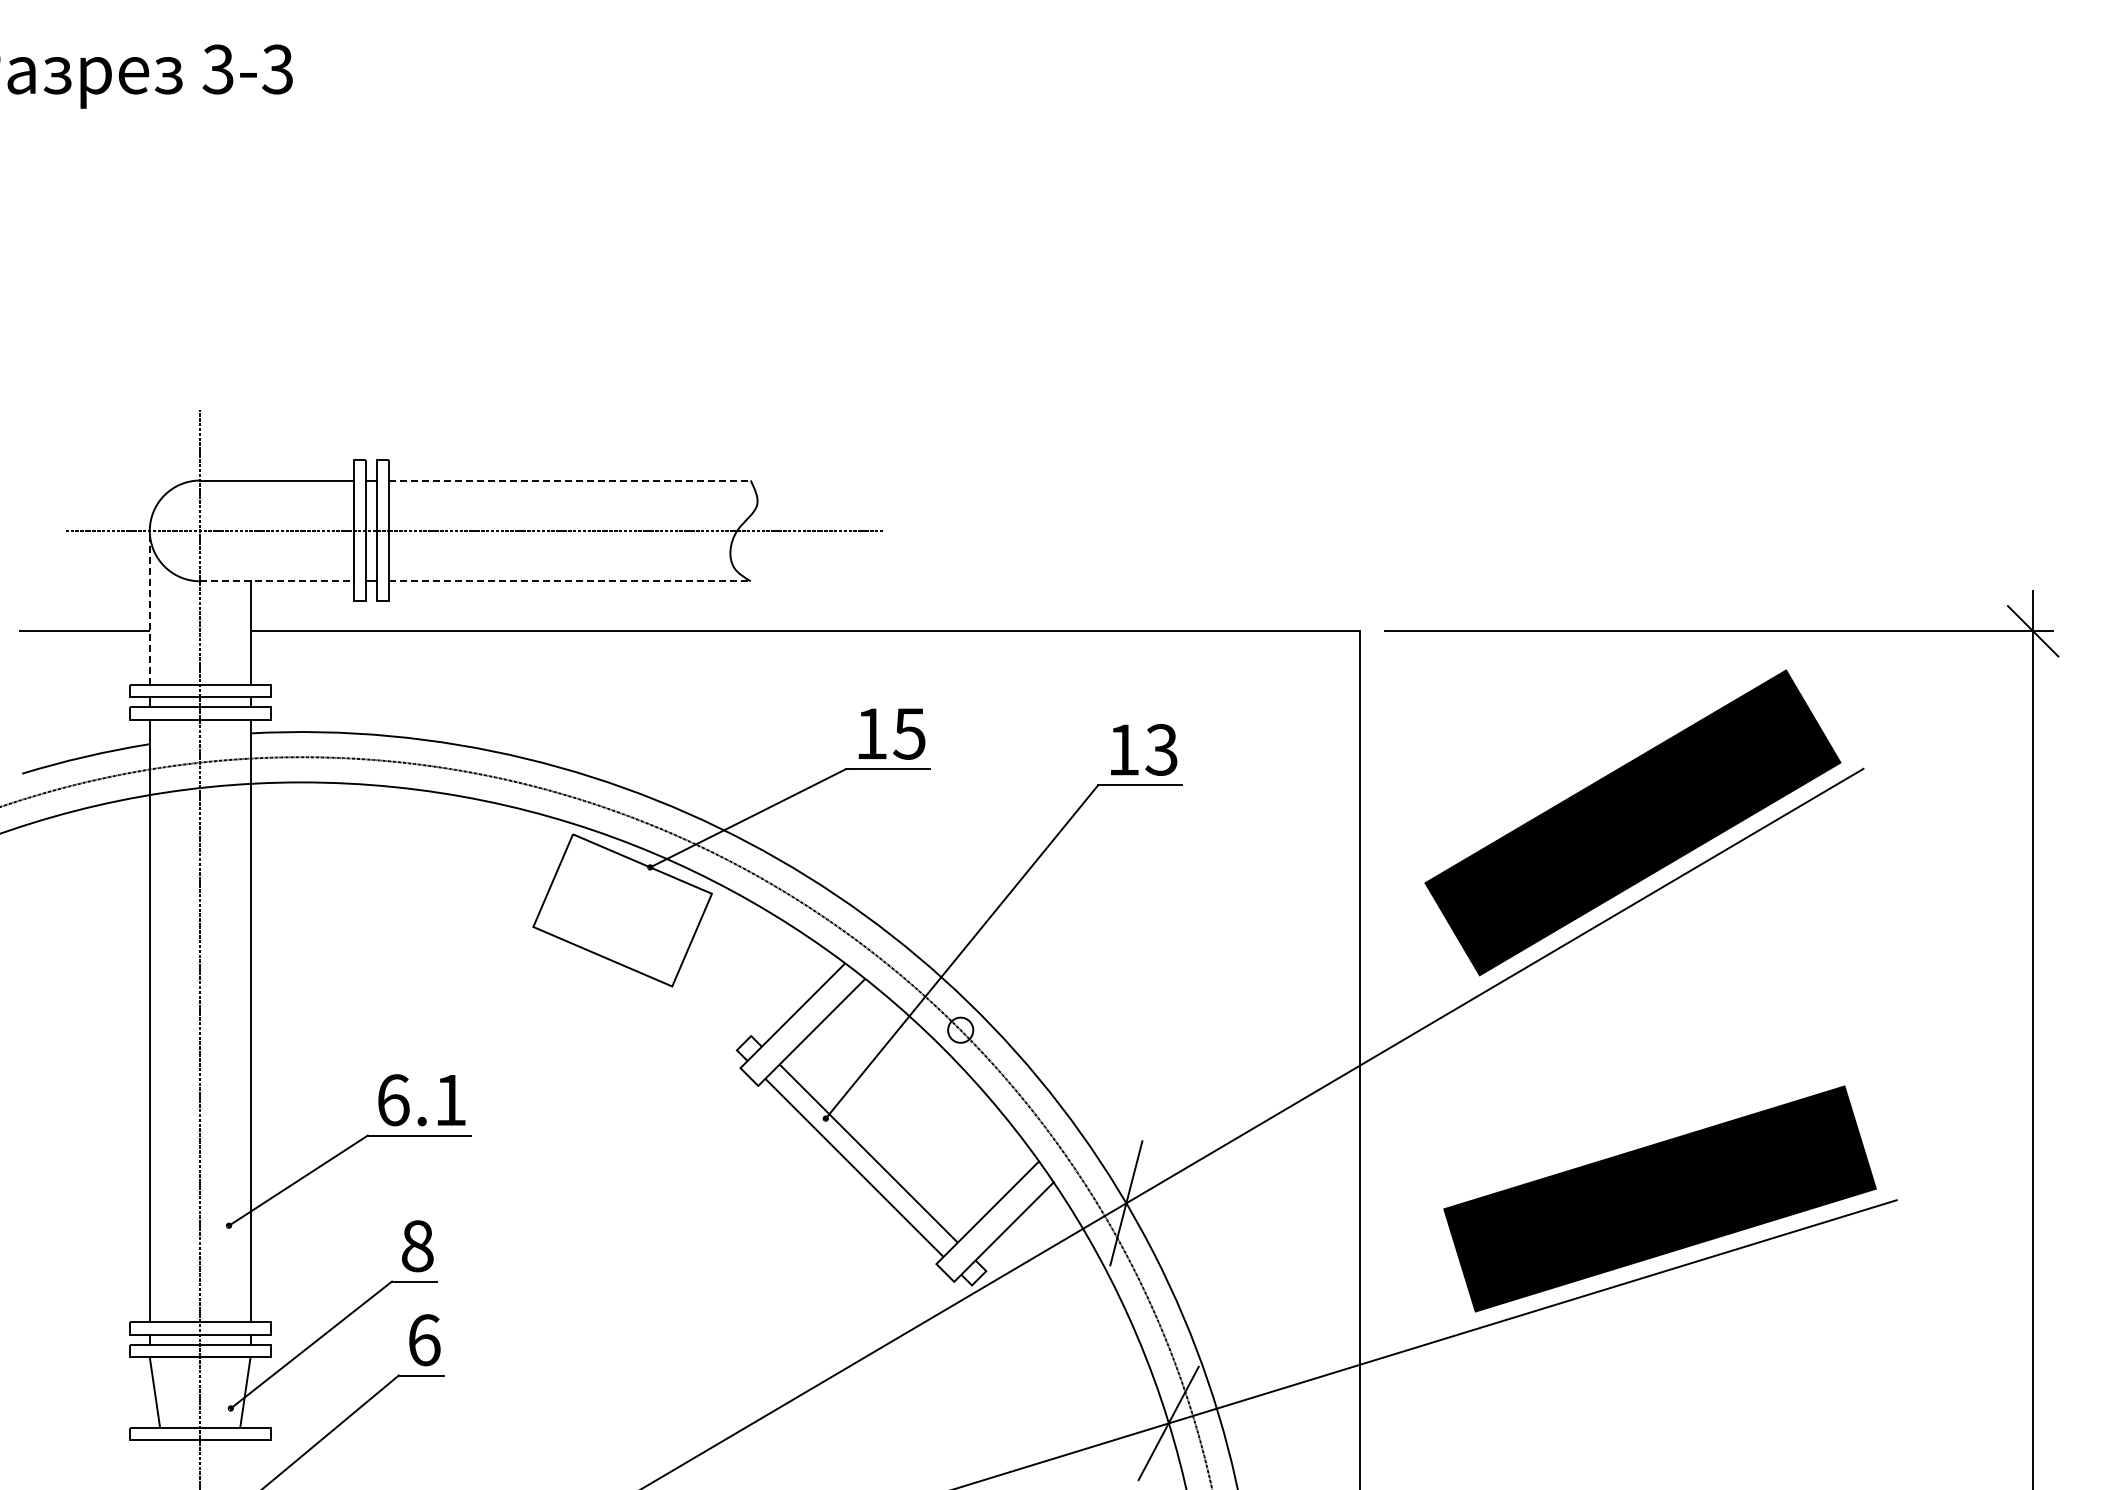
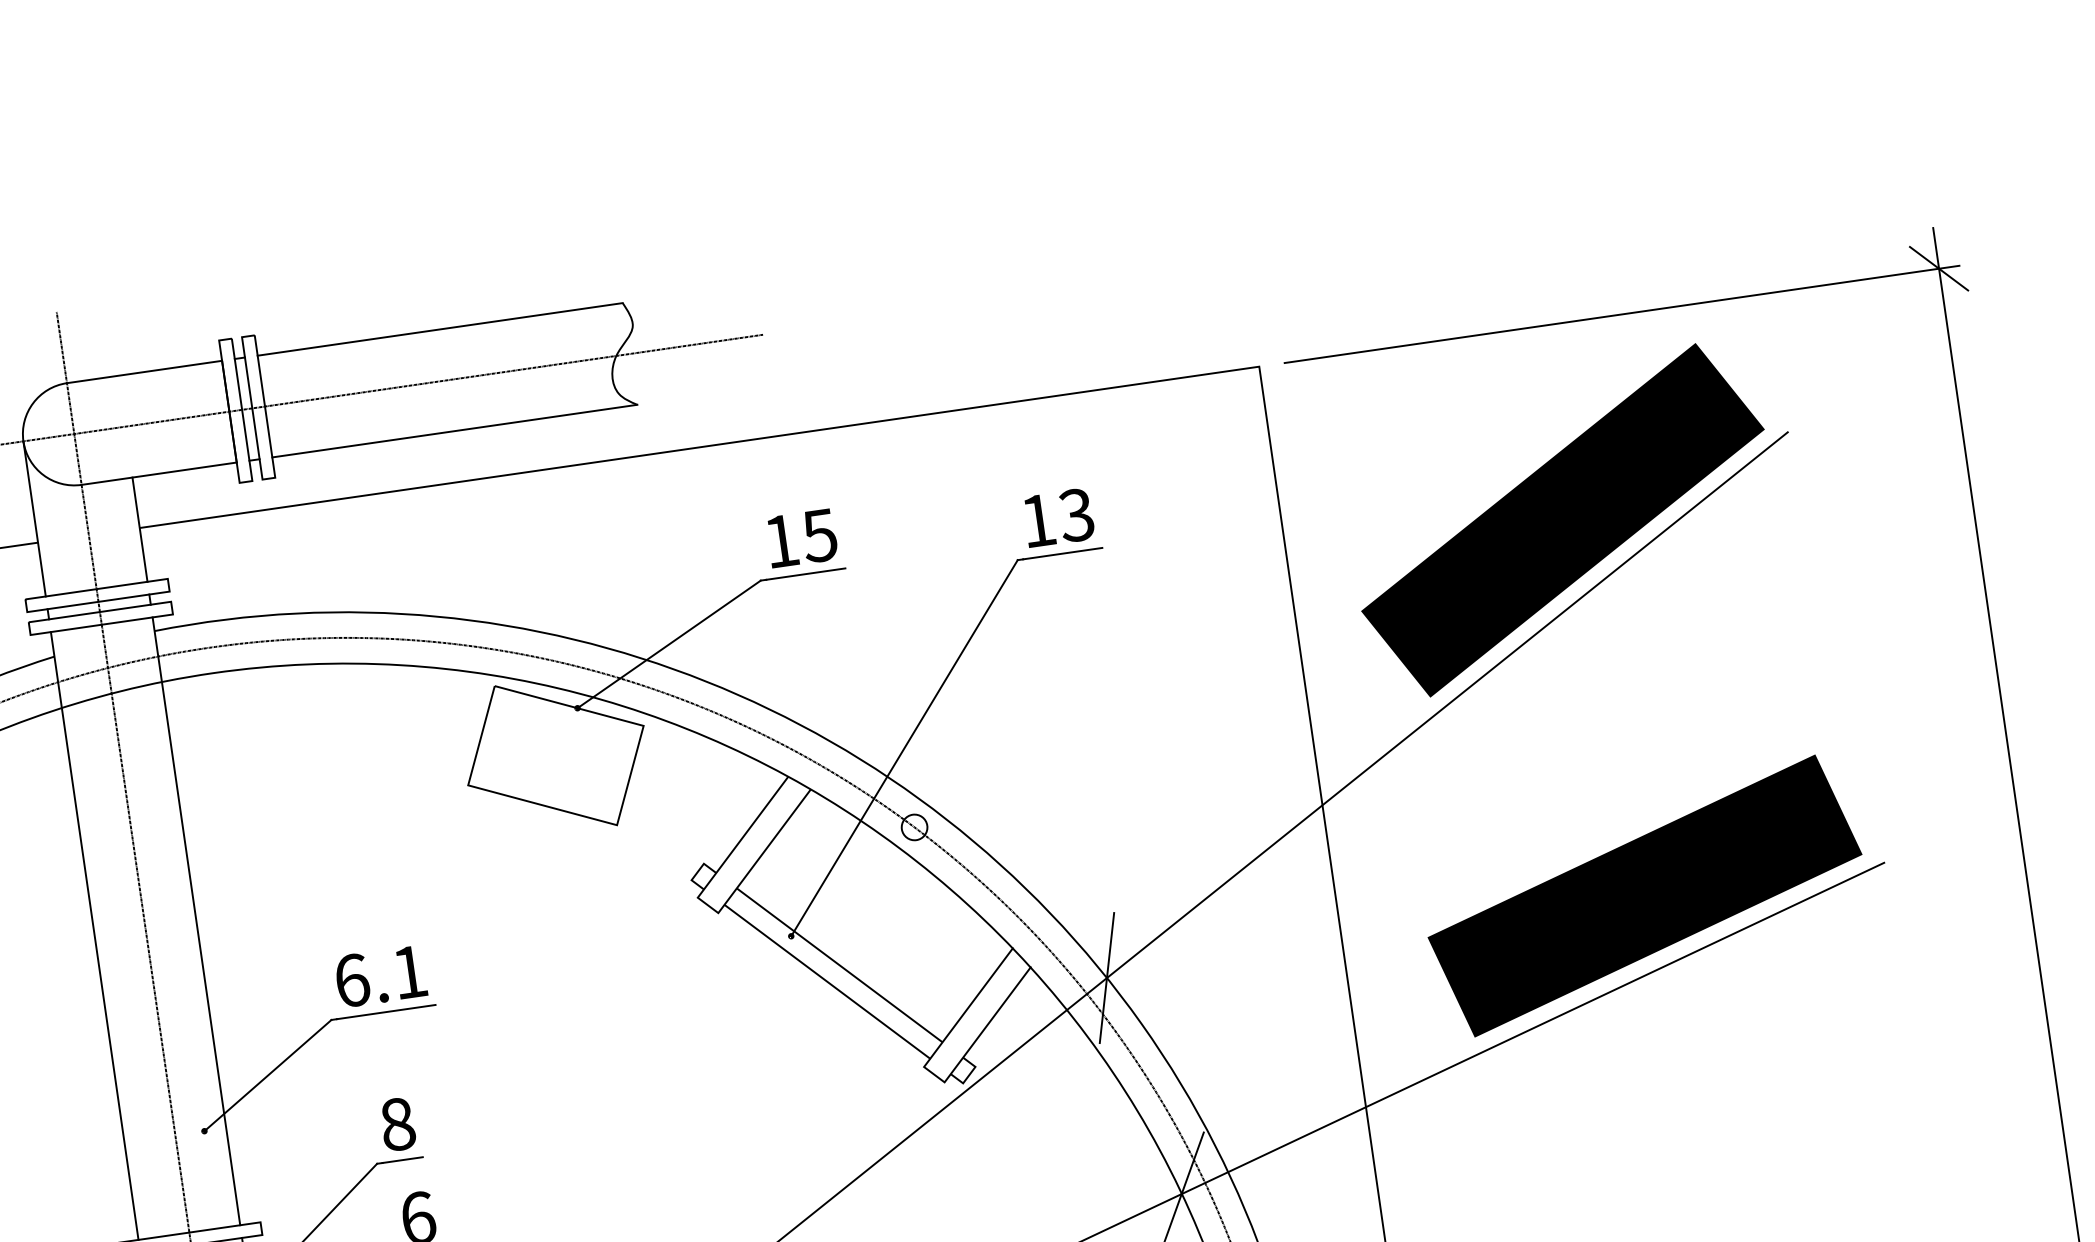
line: (569, 480) -> (439, 329), dashed -> solid
line: (277, 581) -> (159, 473), dashed -> solid
line: (569, 581) -> (454, 431), dashed -> solid
line: (149, 607) -> (34, 518), dashed -> solid

